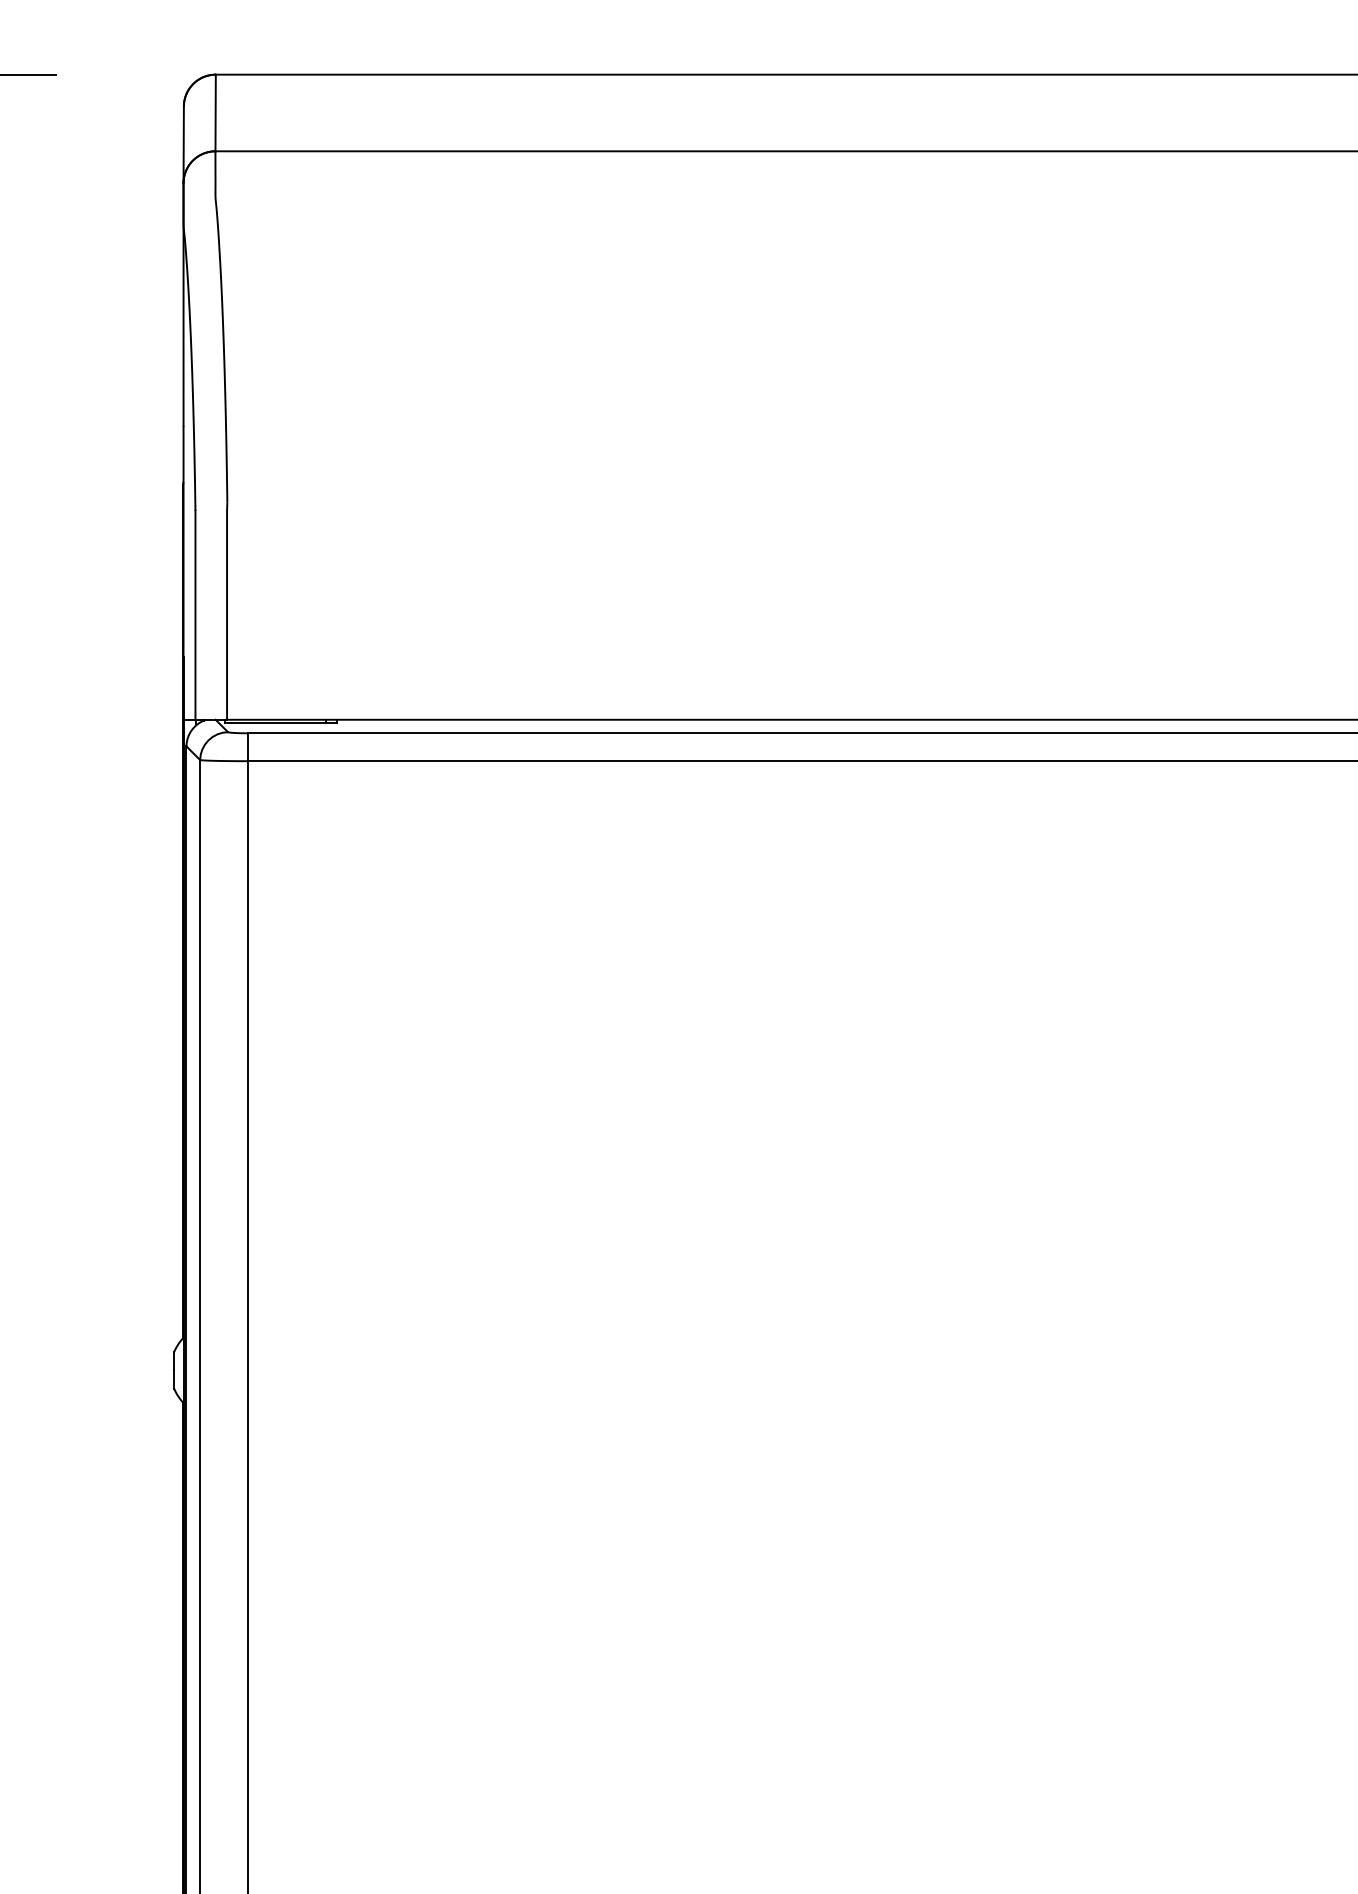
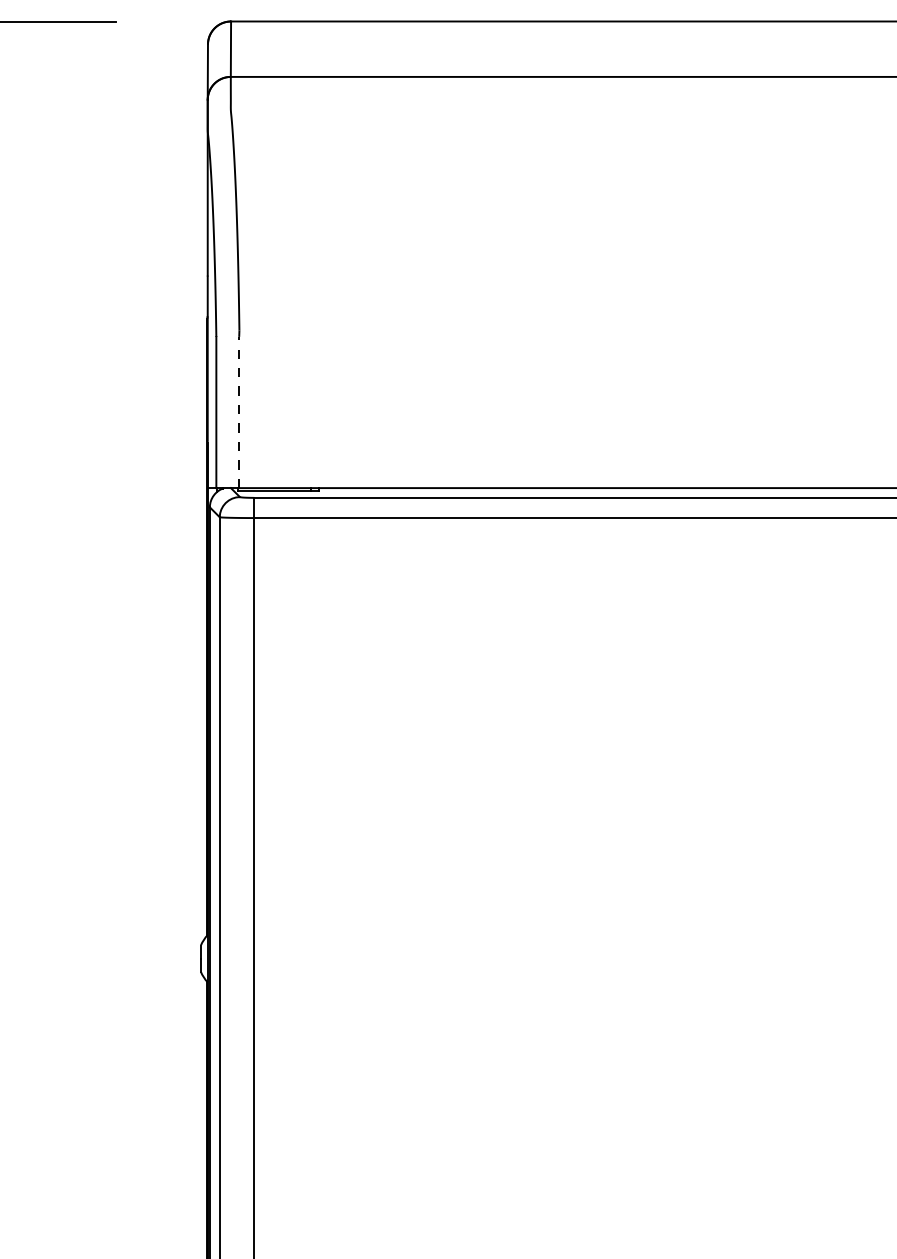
line: (227, 615) -> (239, 412), solid -> dashed

